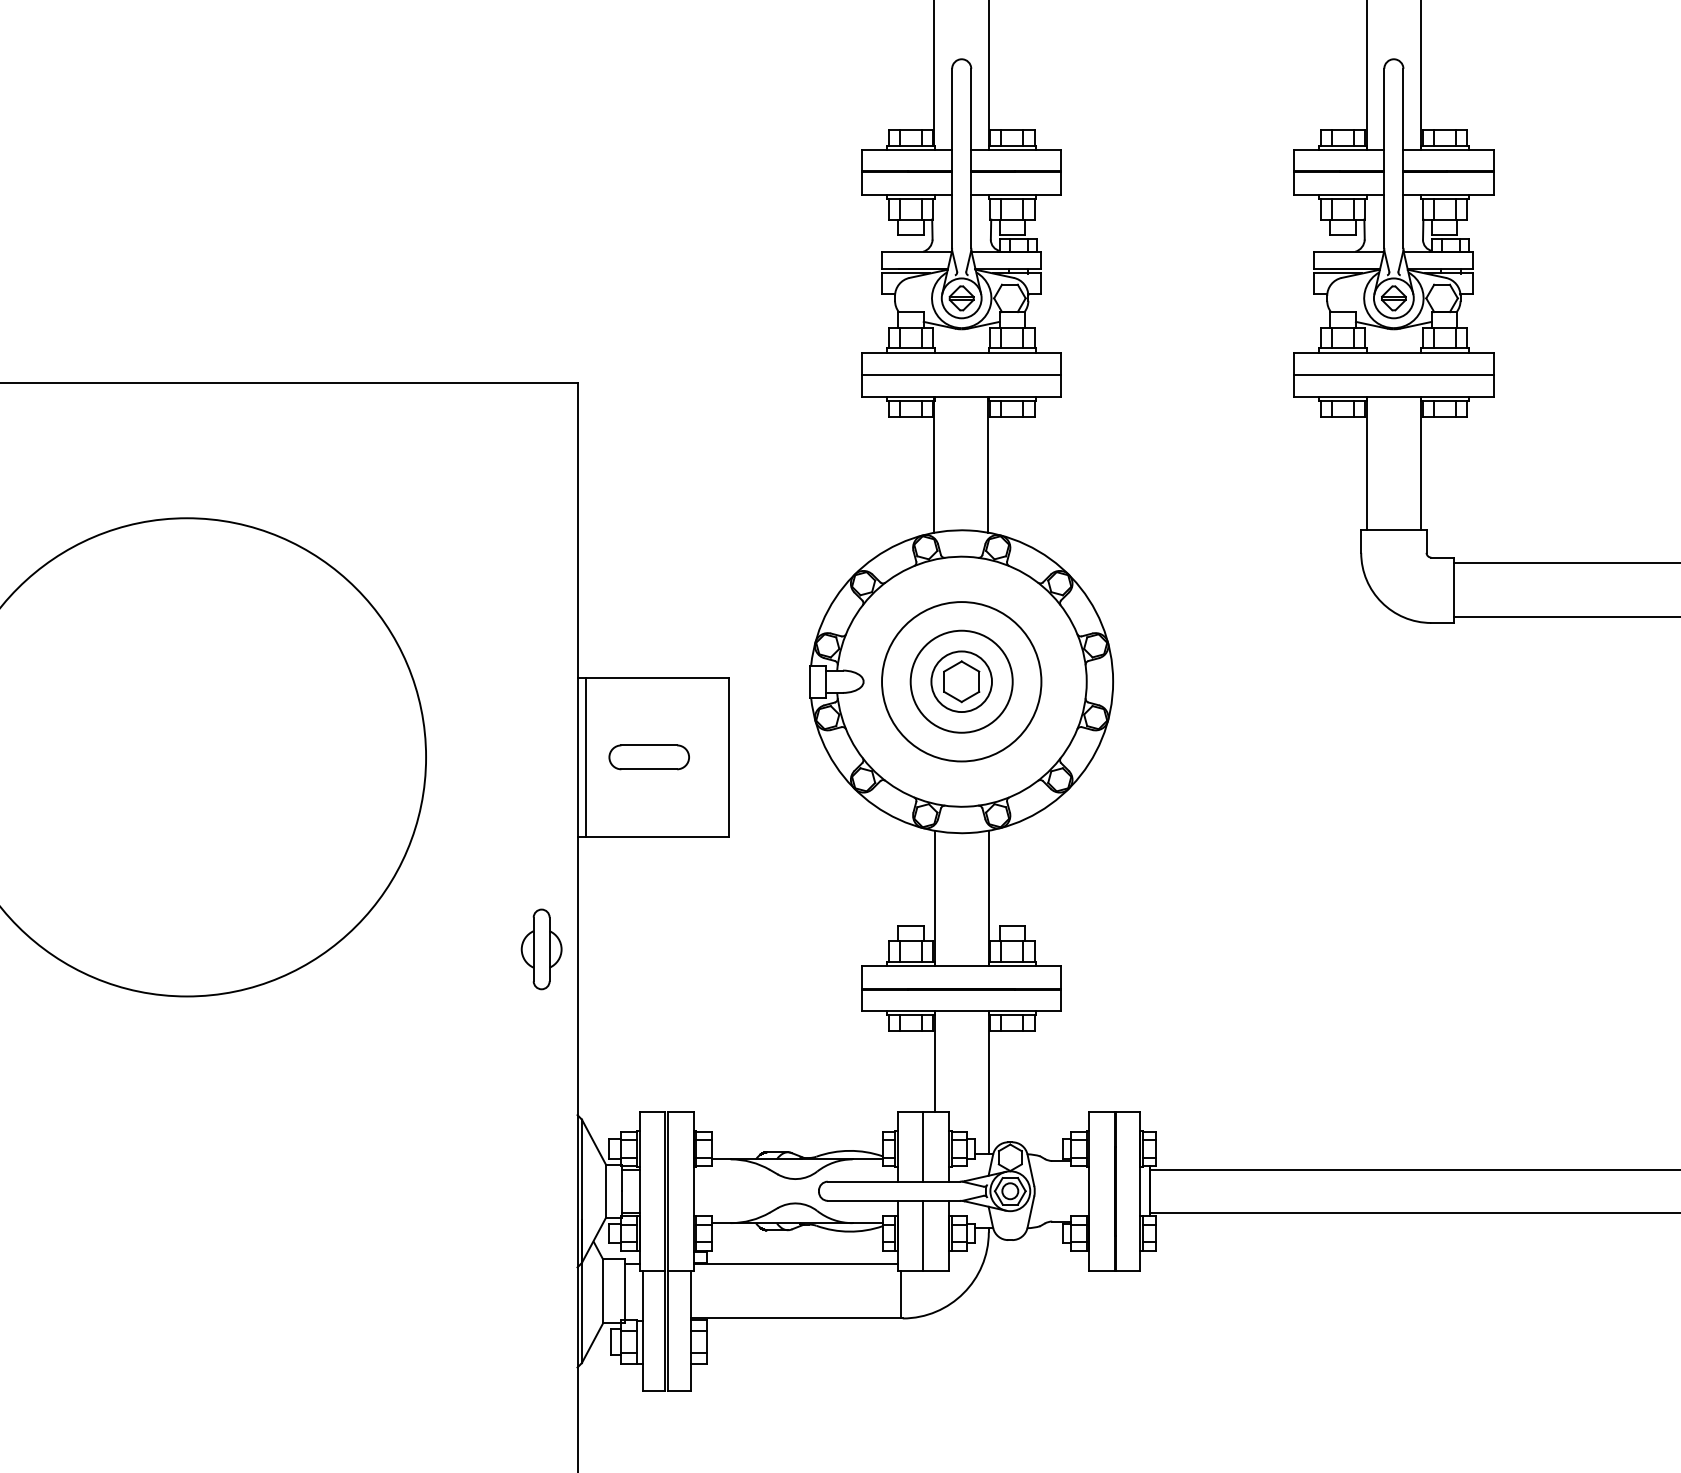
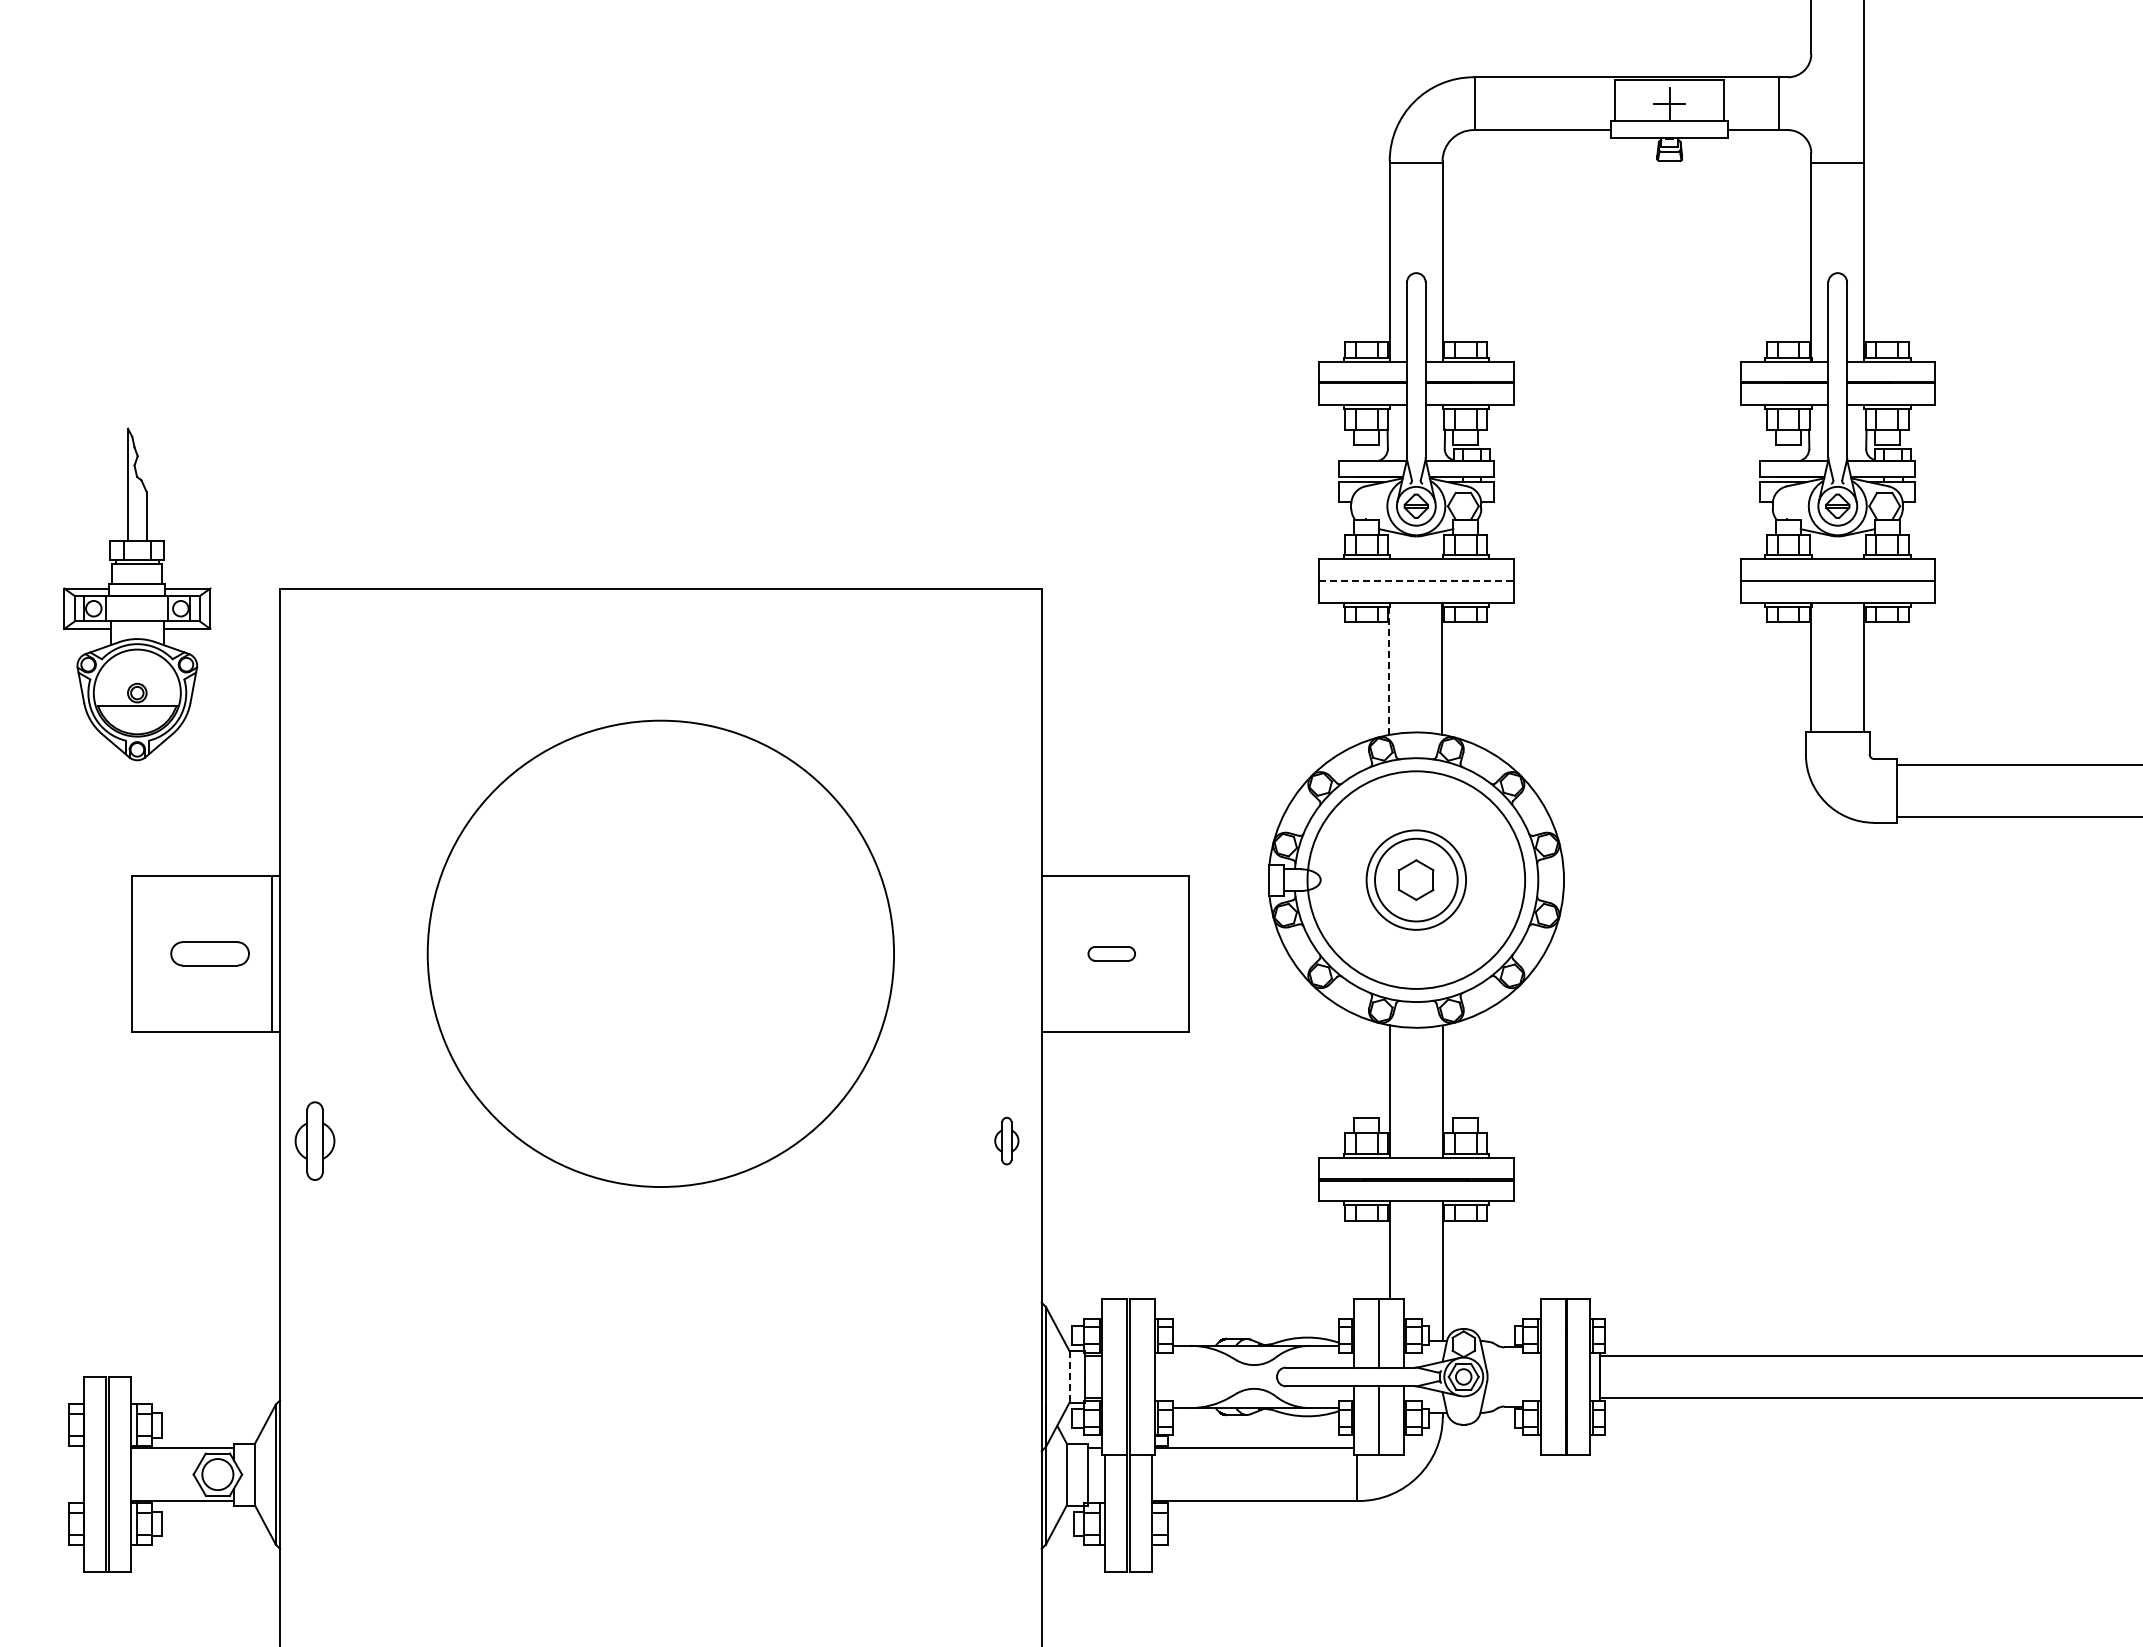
line: (961, 374) -> (1416, 580), solid -> dashed
line: (934, 464) -> (1389, 668), solid -> dashed
circle: (960, 681) -> (1415, 879), size x1.4
circle: (961, 681) -> (1416, 879), size x1.4
line: (585, 756) -> (1049, 953), removed
part: (649, 756) -> (1111, 953), size x0.6
part: (541, 948) -> (1006, 1140), size x0.6
line: (606, 1190) -> (1069, 1376), solid -> dashed

